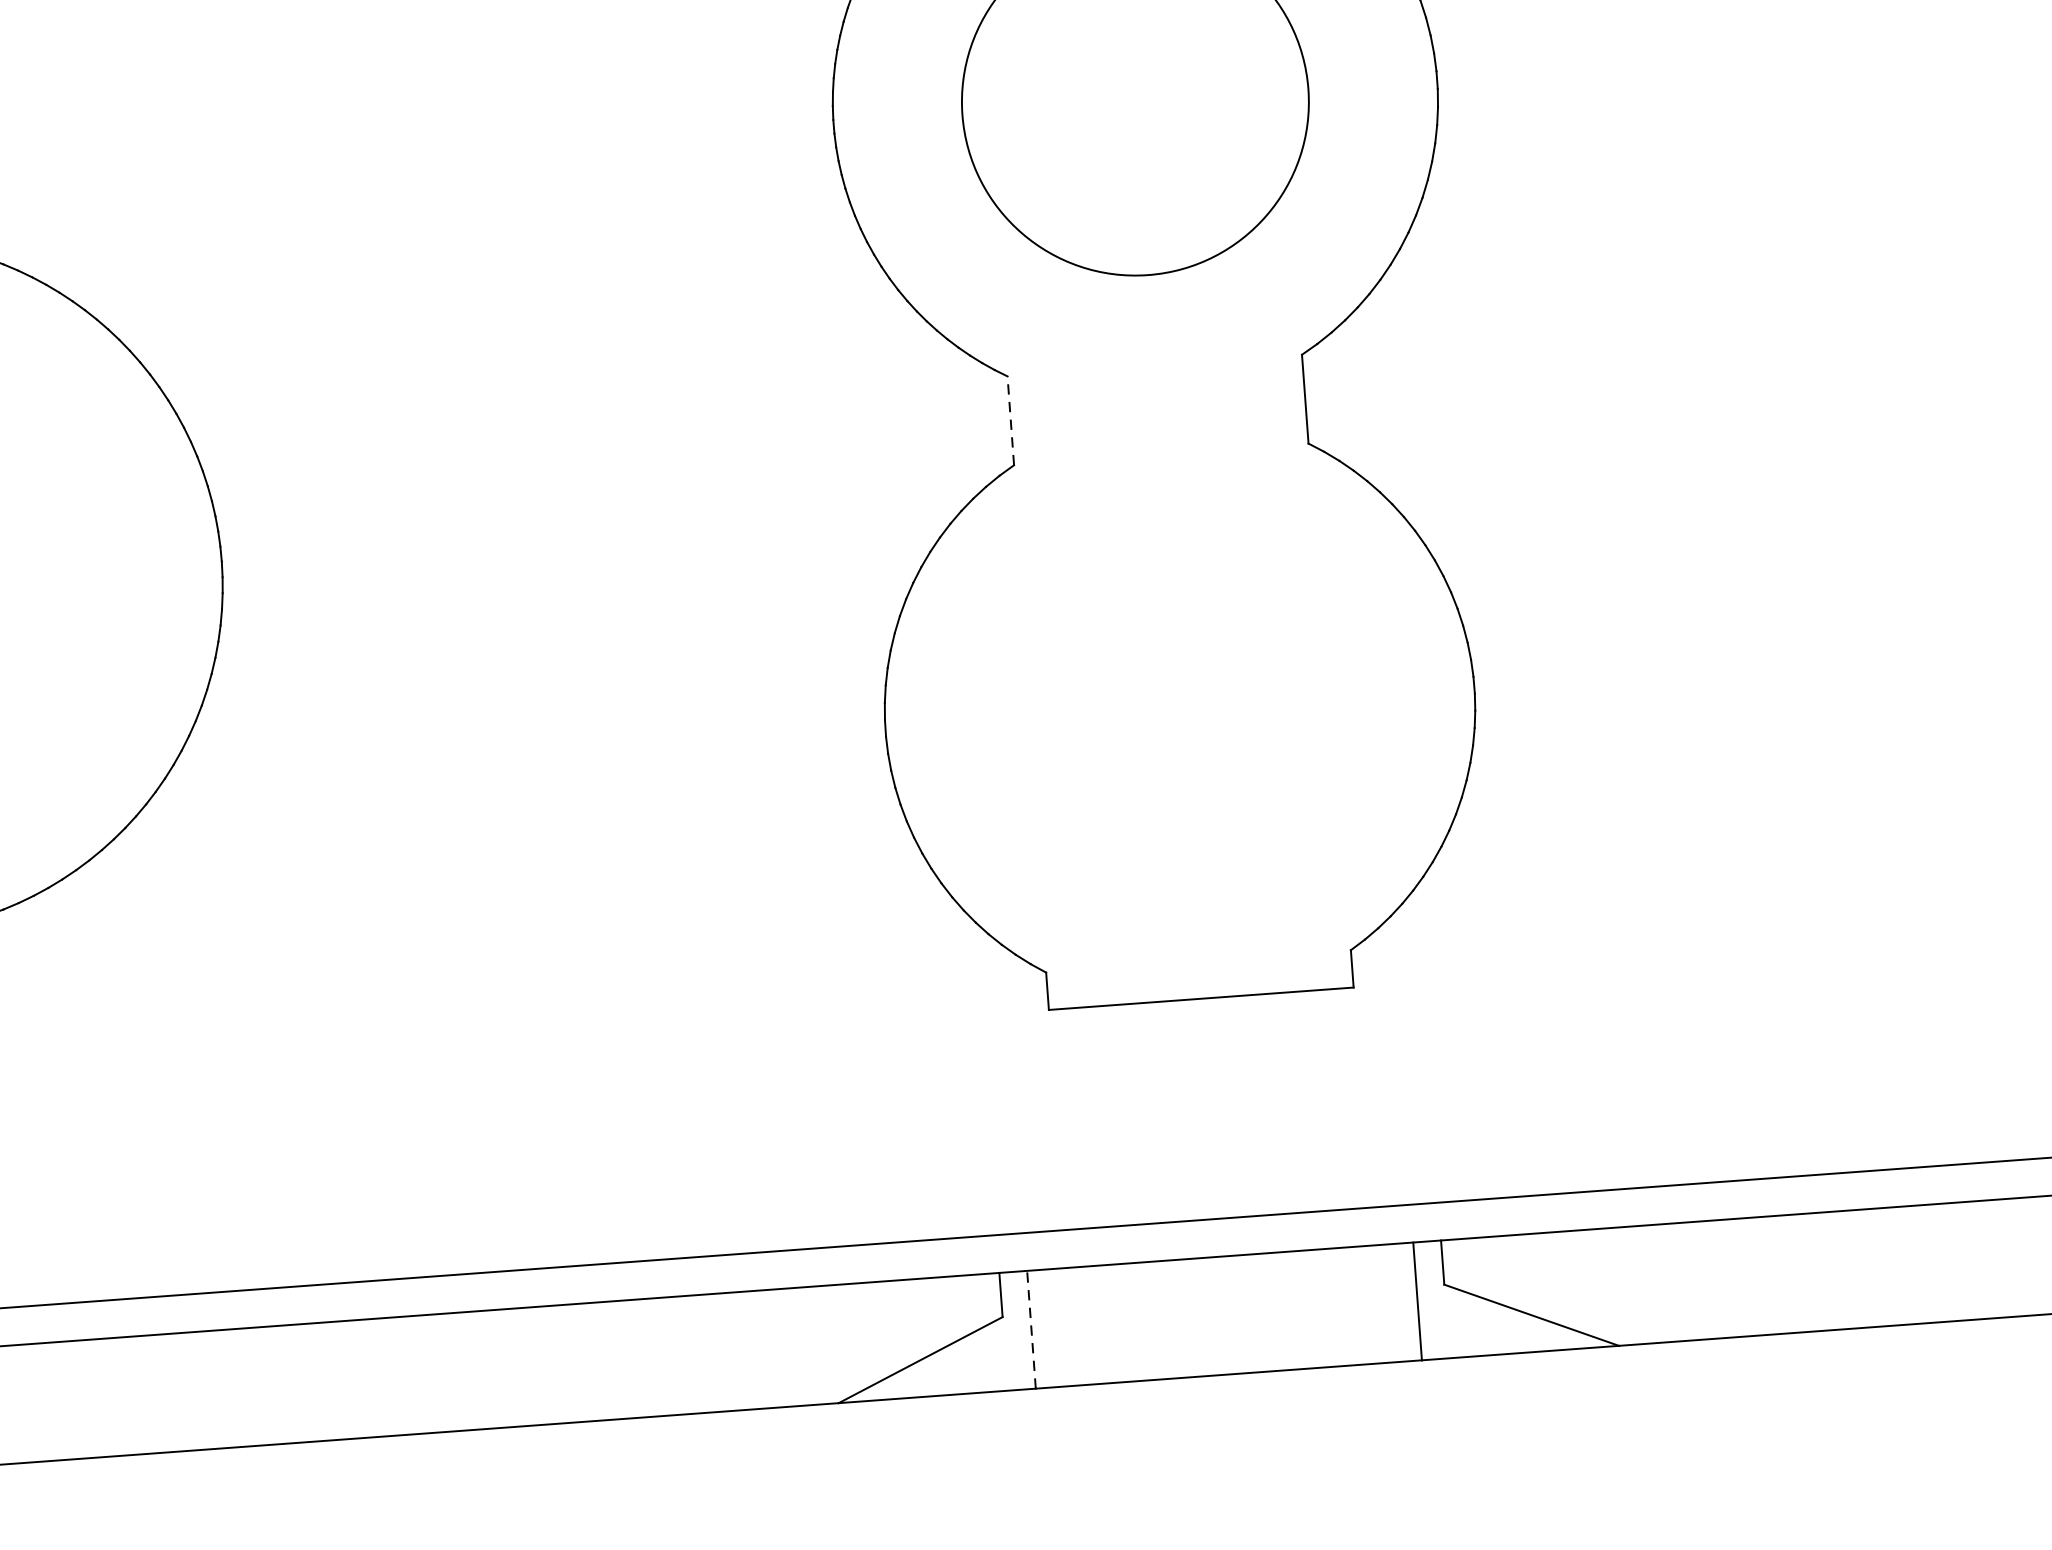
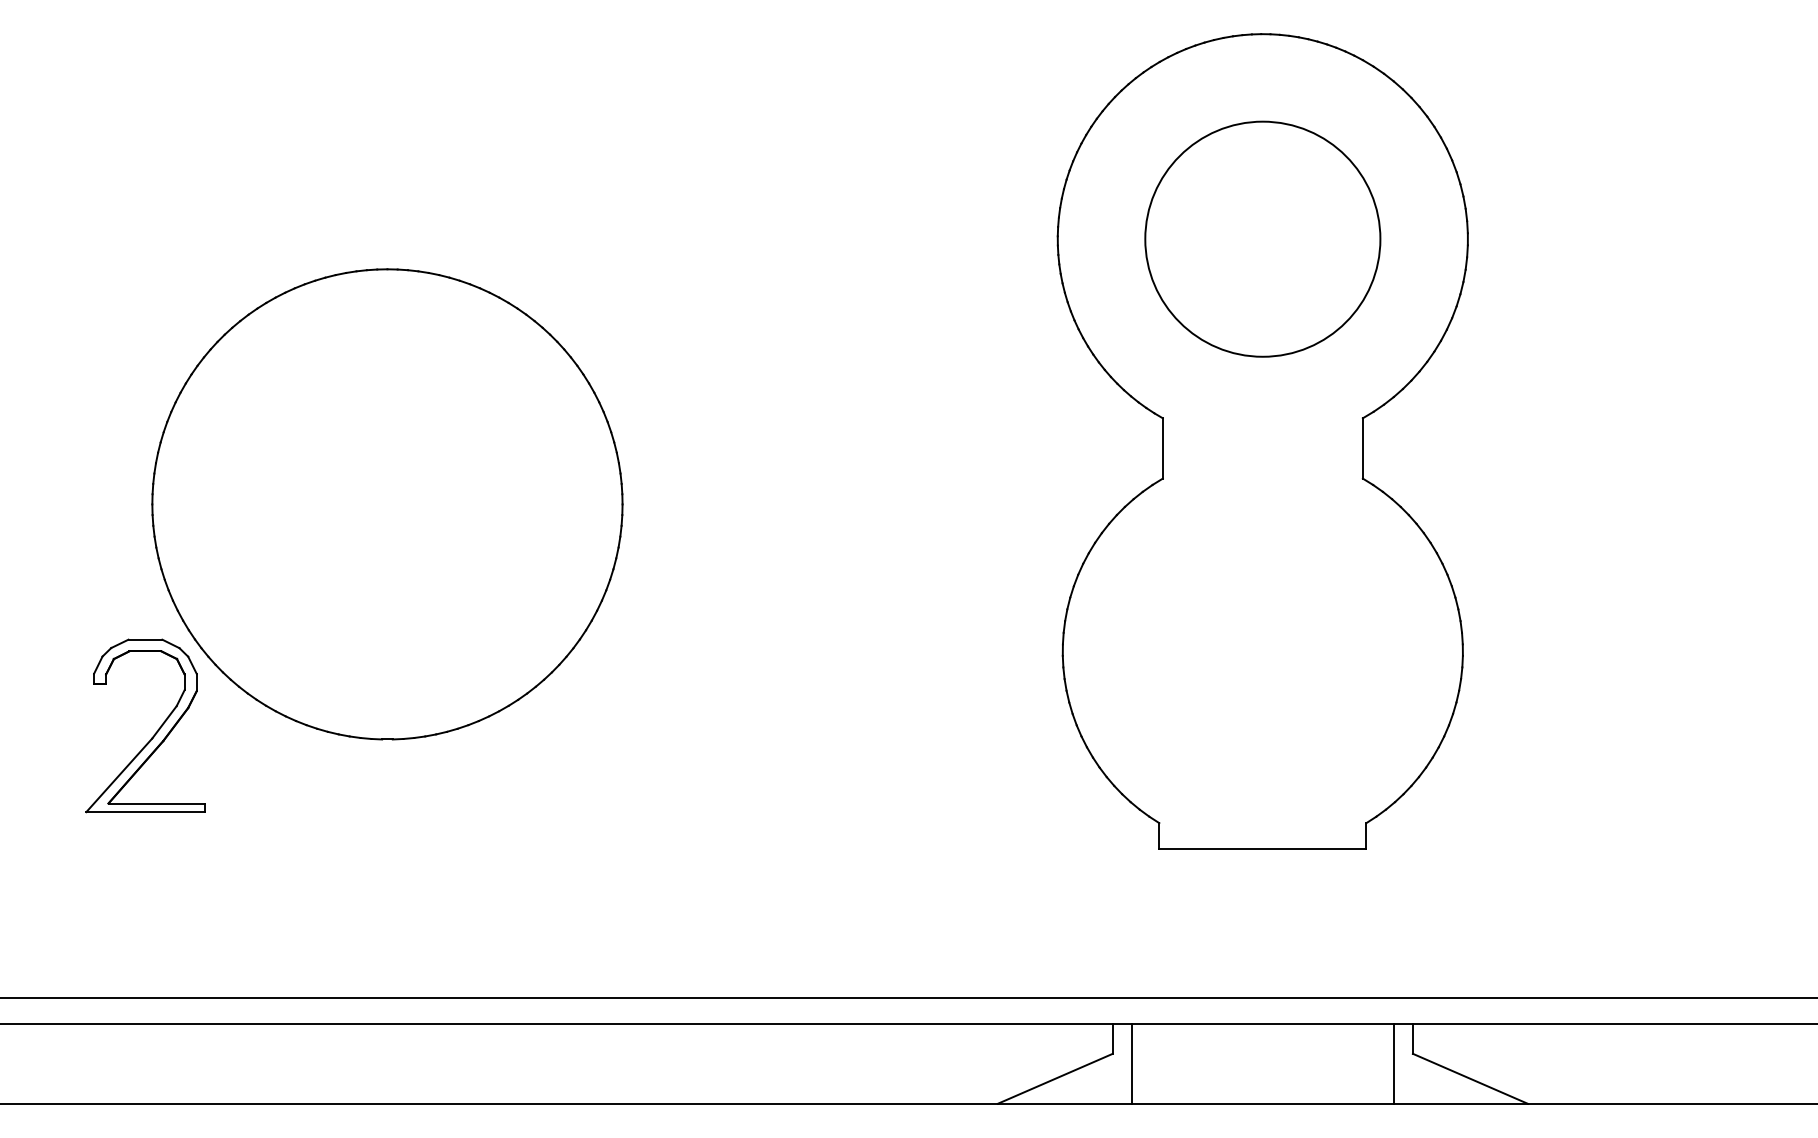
line: (1010, 419) -> (1162, 447), dashed -> solid
line: (1031, 1329) -> (1131, 1063), dashed -> solid

